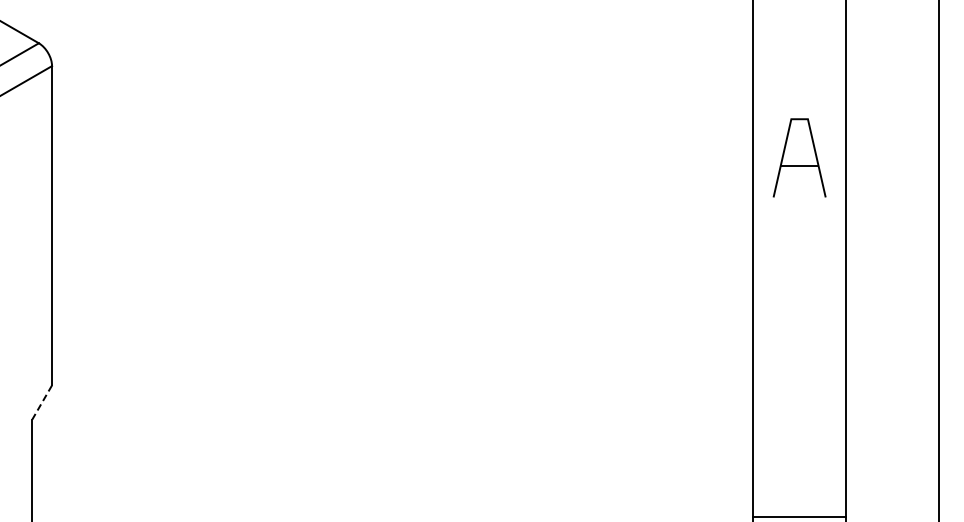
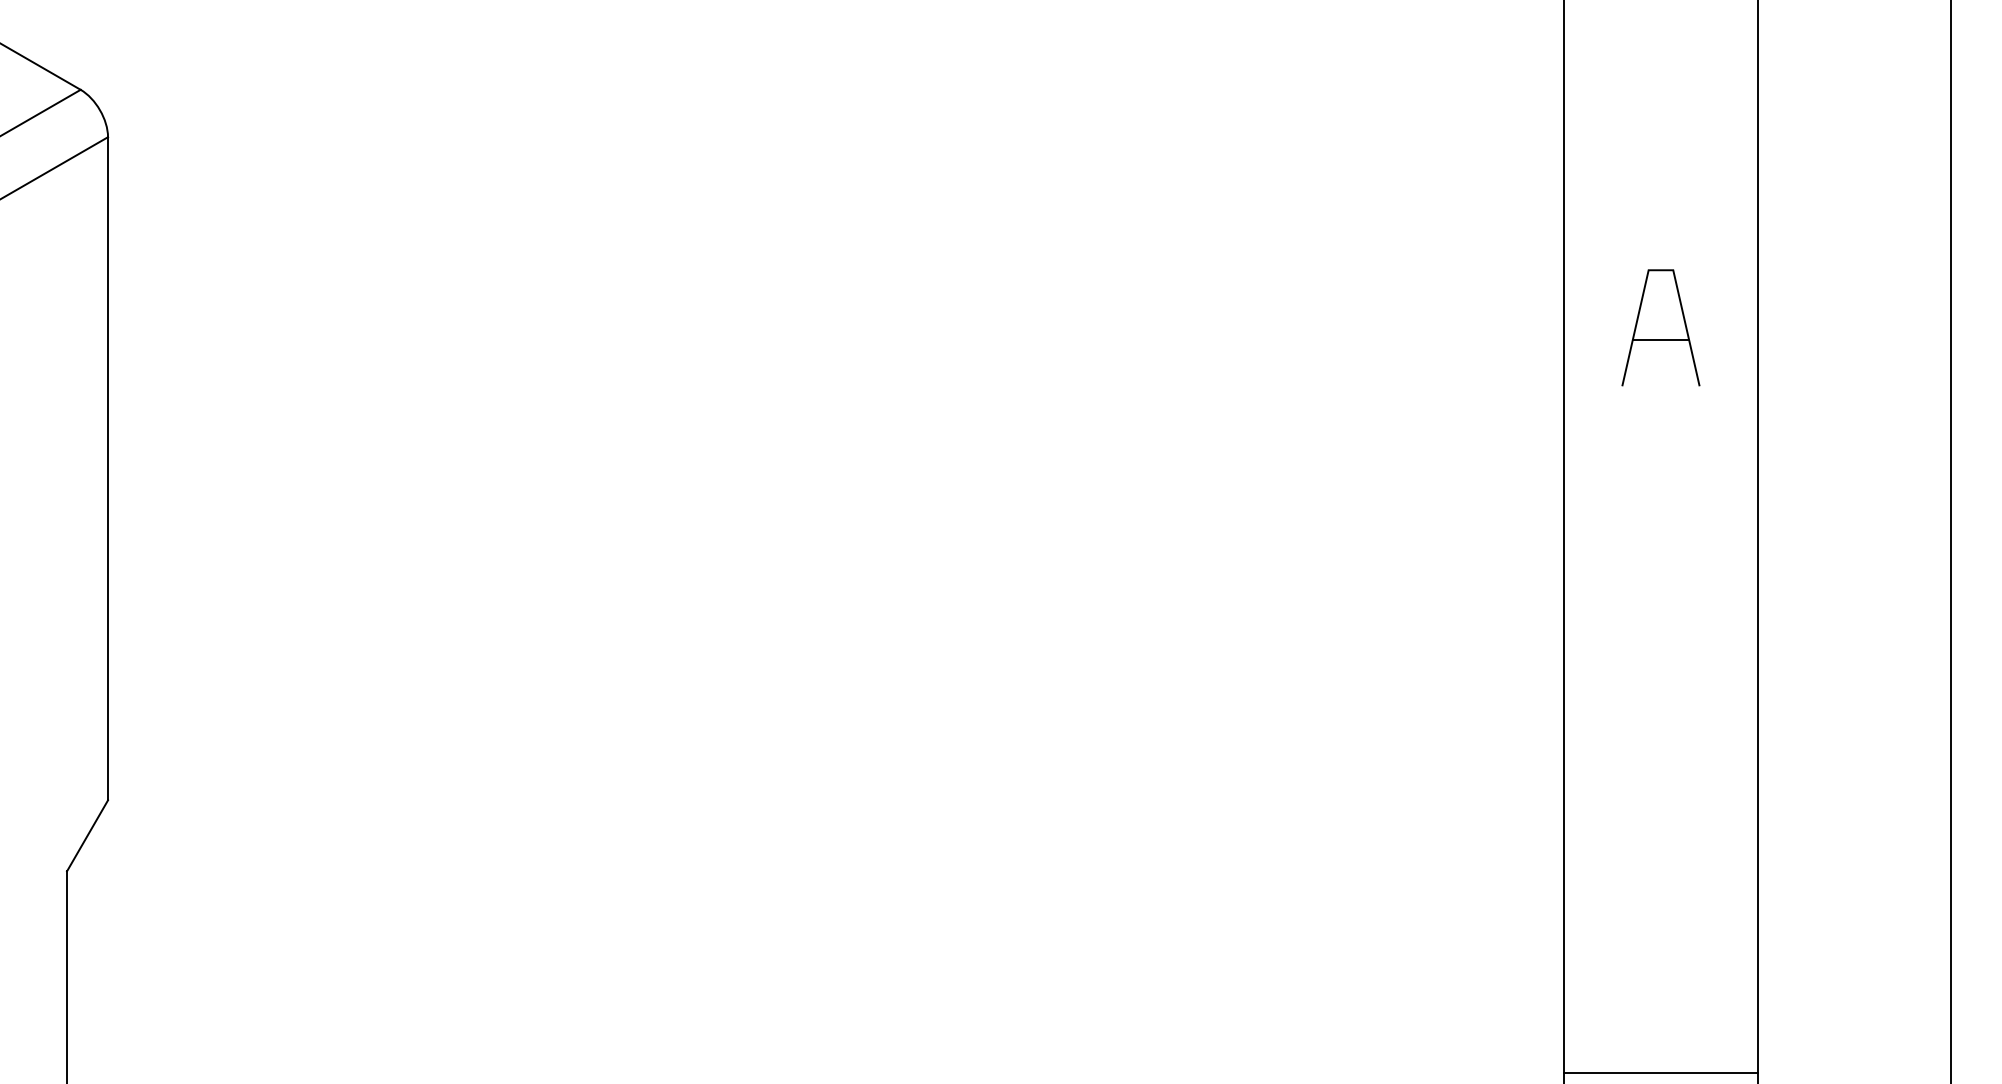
part: (799, 157) -> (1660, 327), size x0.71
line: (42, 402) -> (88, 835), dashed -> solid

